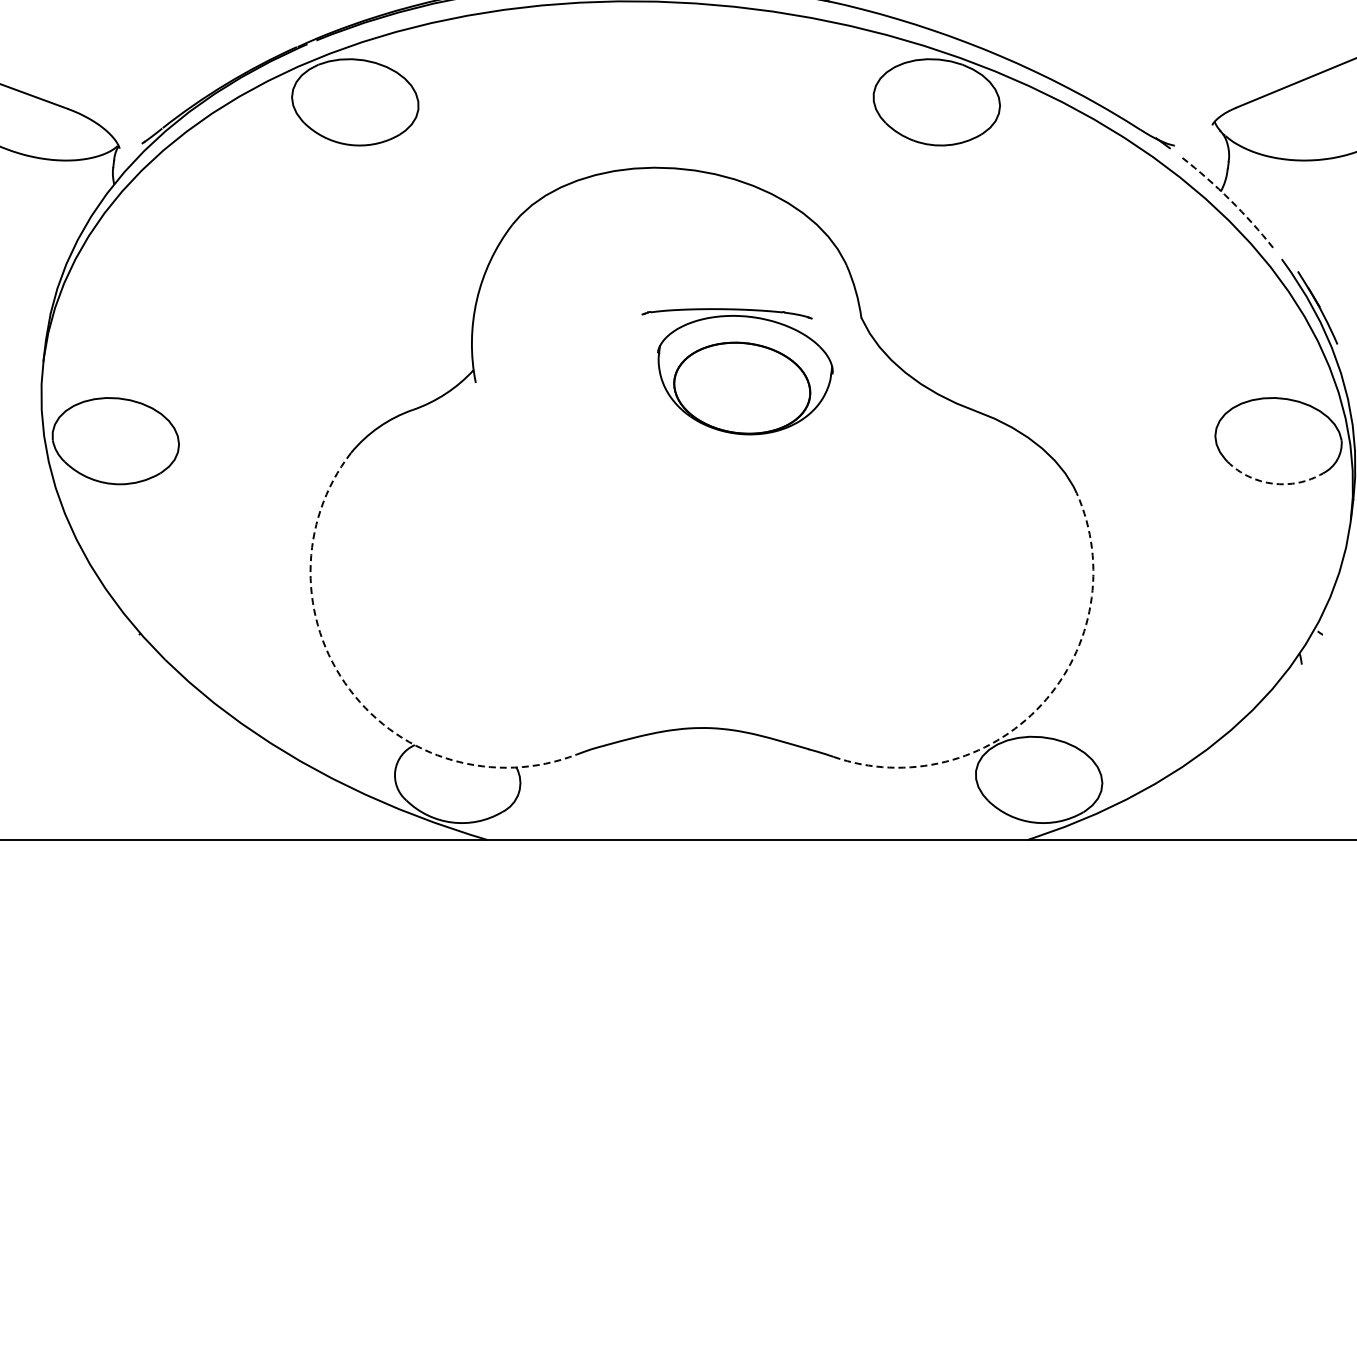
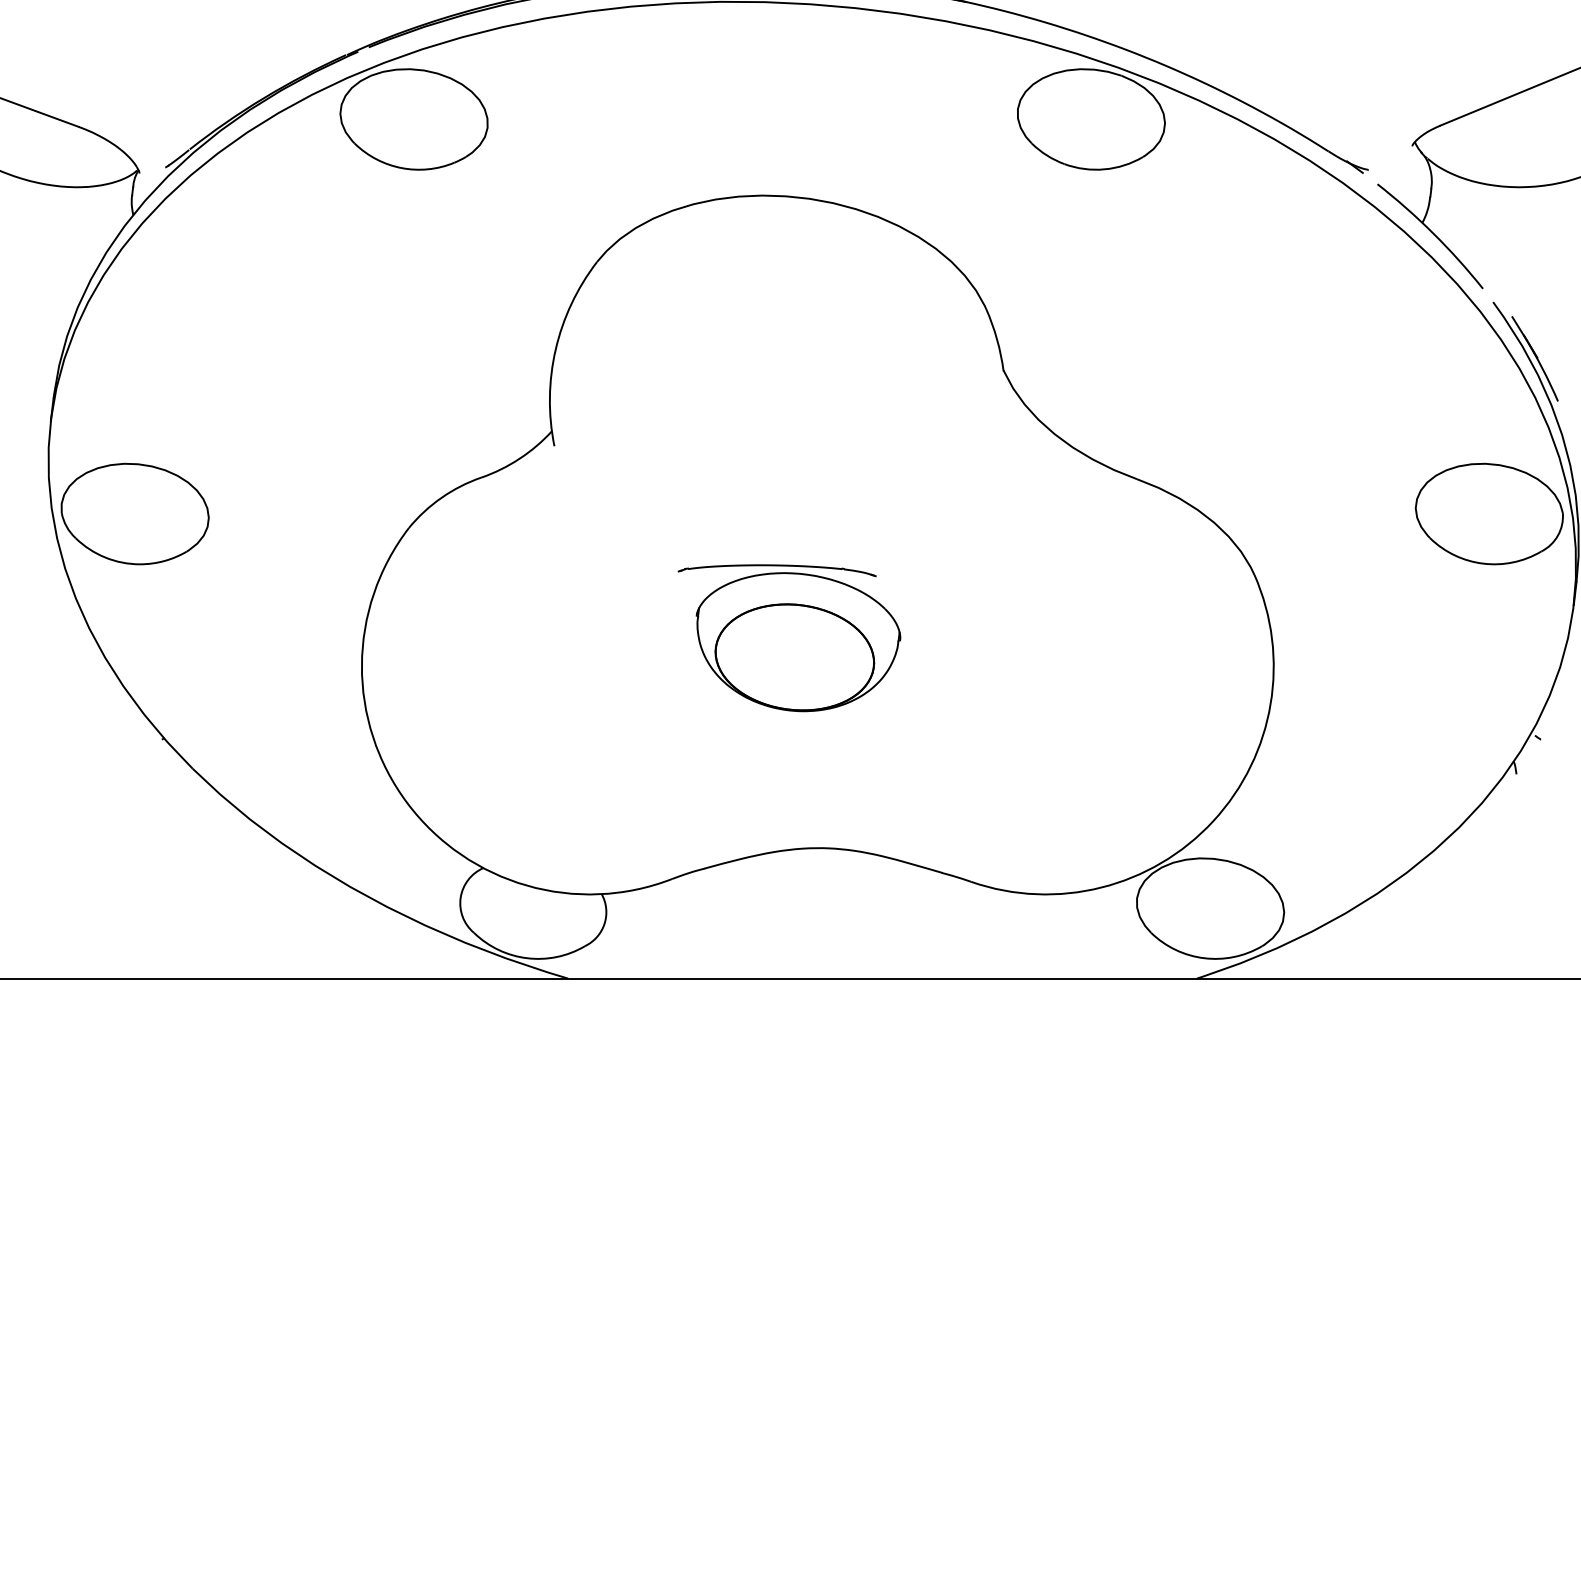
arc: (1230, 200) -> (1433, 233), dashed -> solid
part: (737, 371) -> (789, 637), moved
arc: (1273, 483) -> (1483, 563), dashed -> solid
arc: (349, 689) -> (407, 803), dashed -> solid
arc: (1041, 704) -> (1213, 820), dashed -> solid

